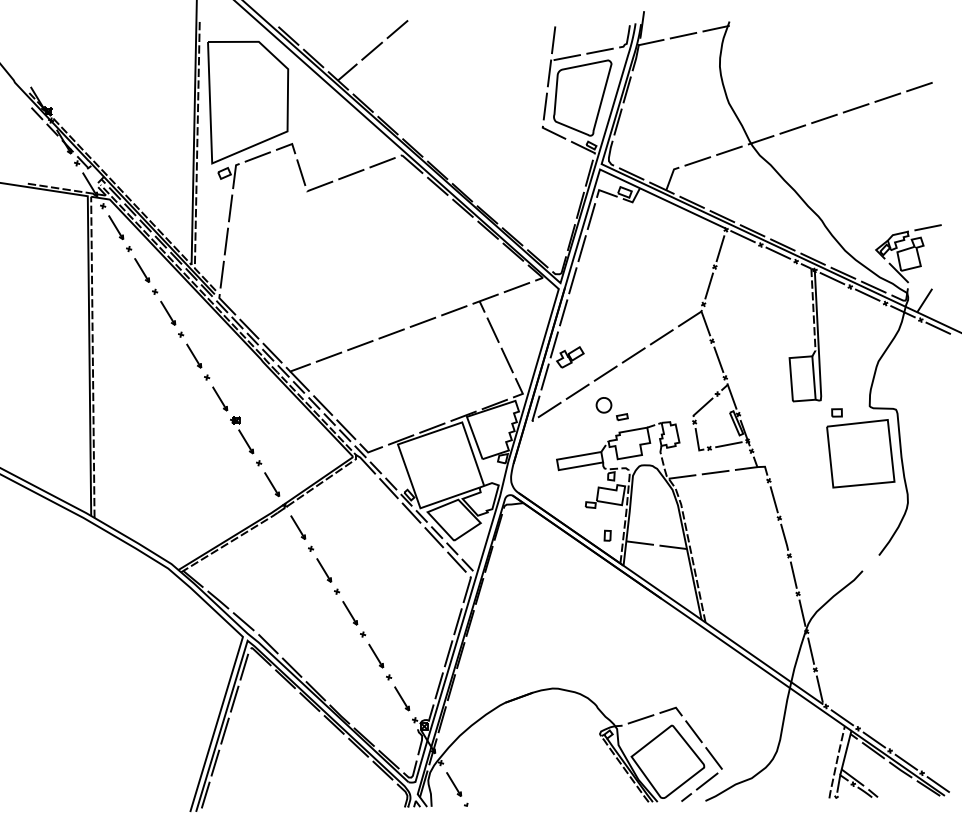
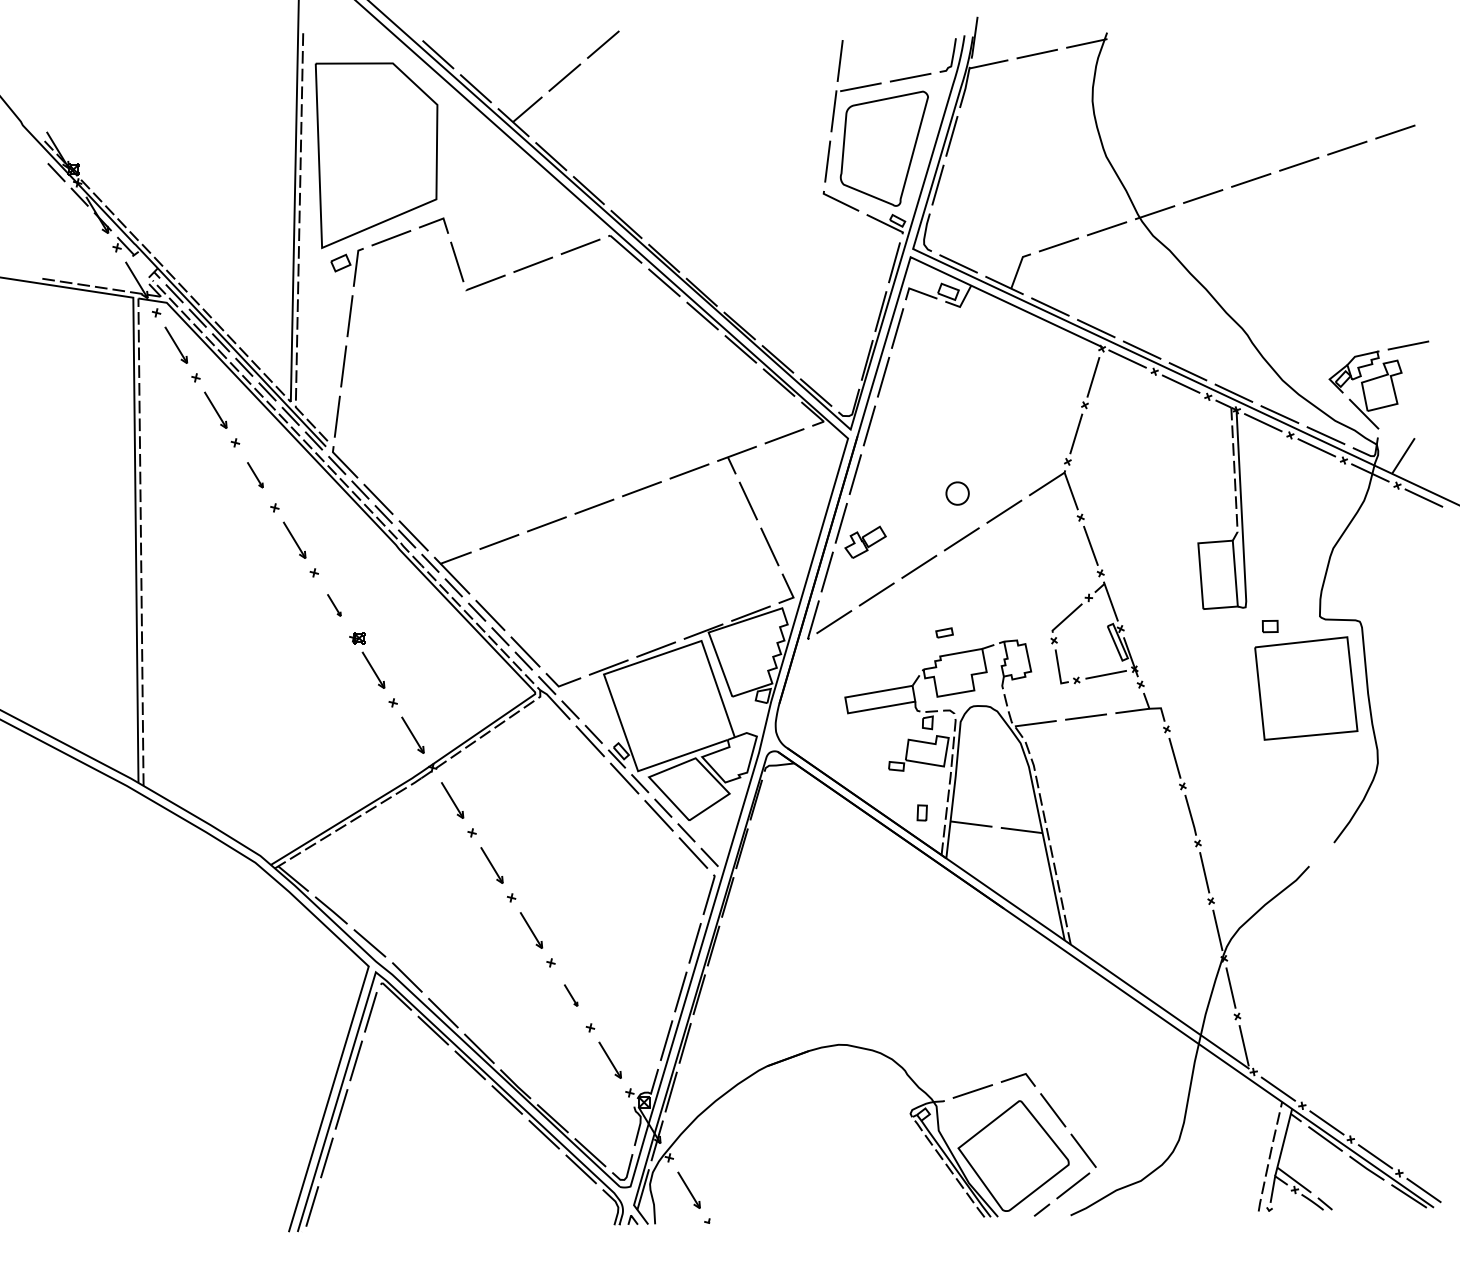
part: (168, 312) -> (255, 474), size x0.7
part: (220, 398) -> (334, 604), size x0.6
part: (603, 405) -> (956, 493), moved
part: (376, 655) -> (571, 994), size x0.6

